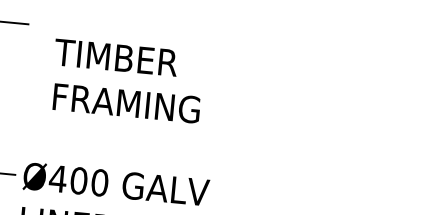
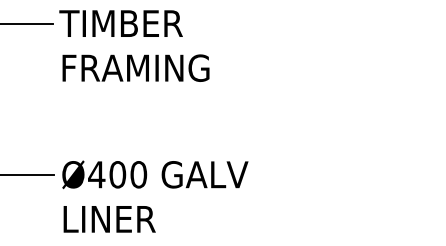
text: (127, 80) -> (134, 45), moved

